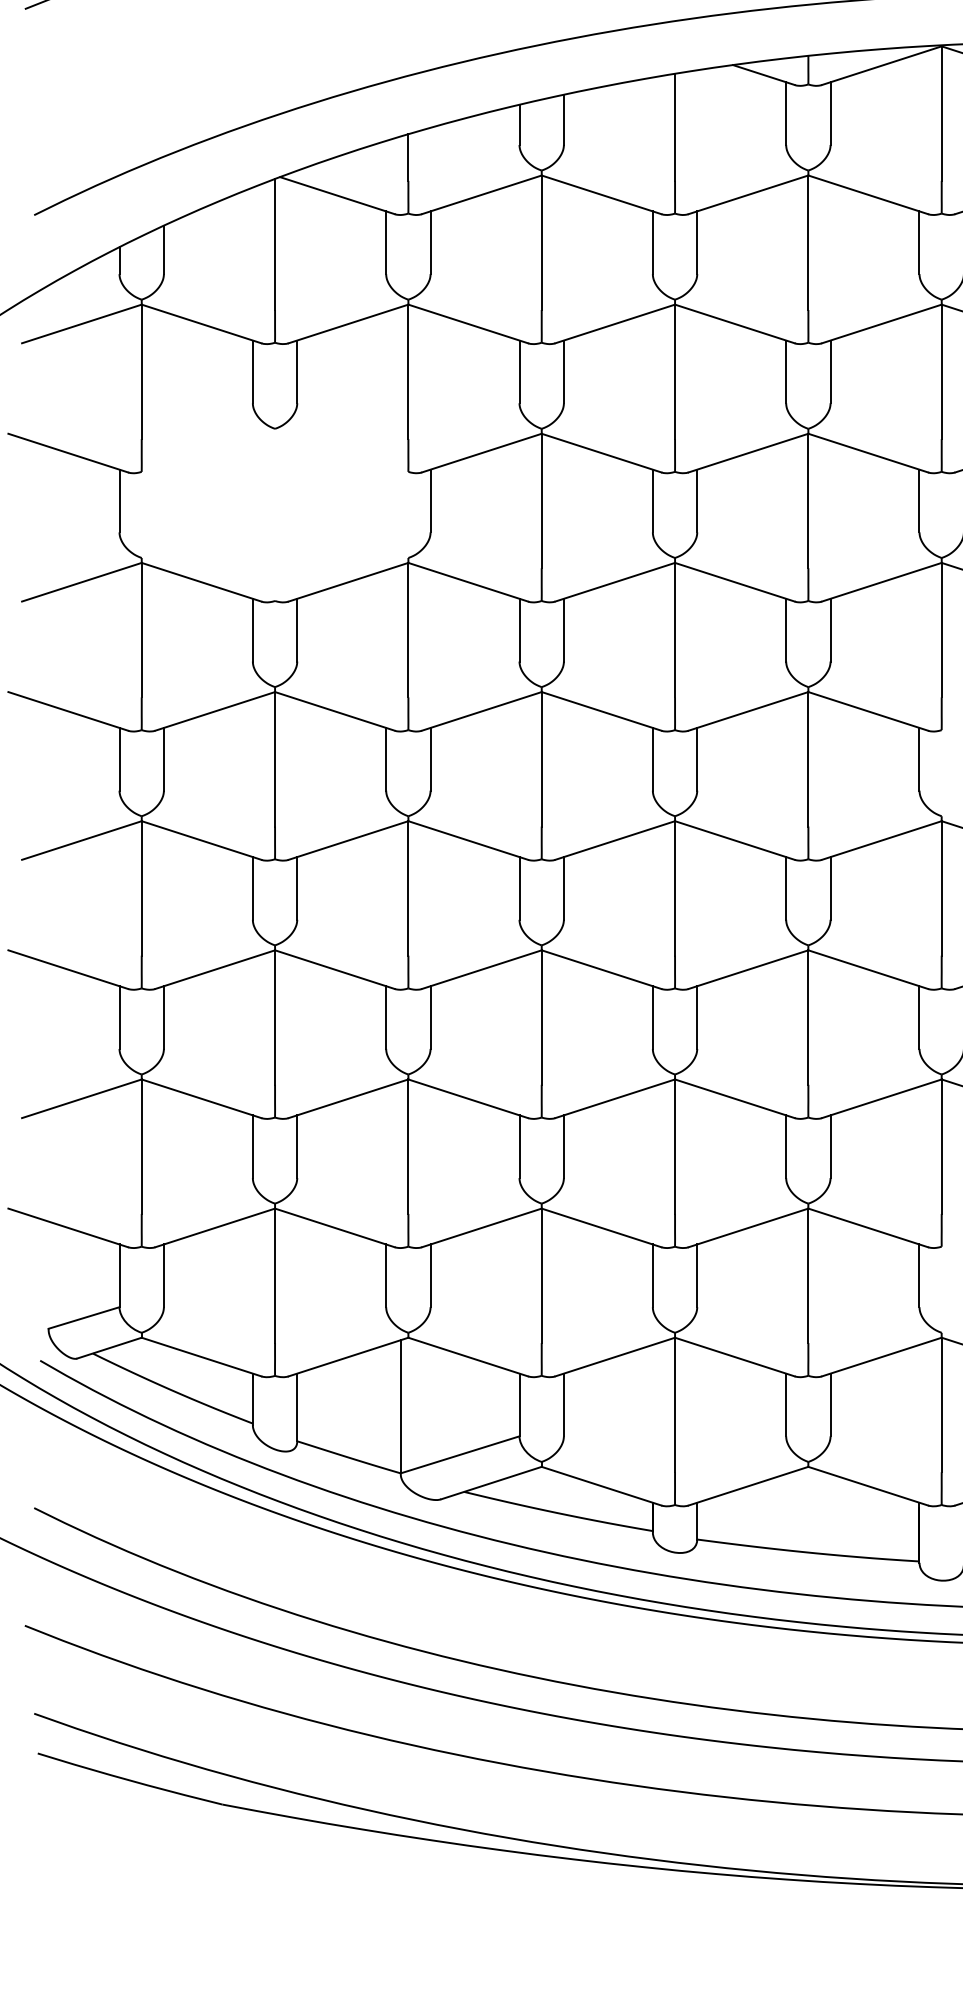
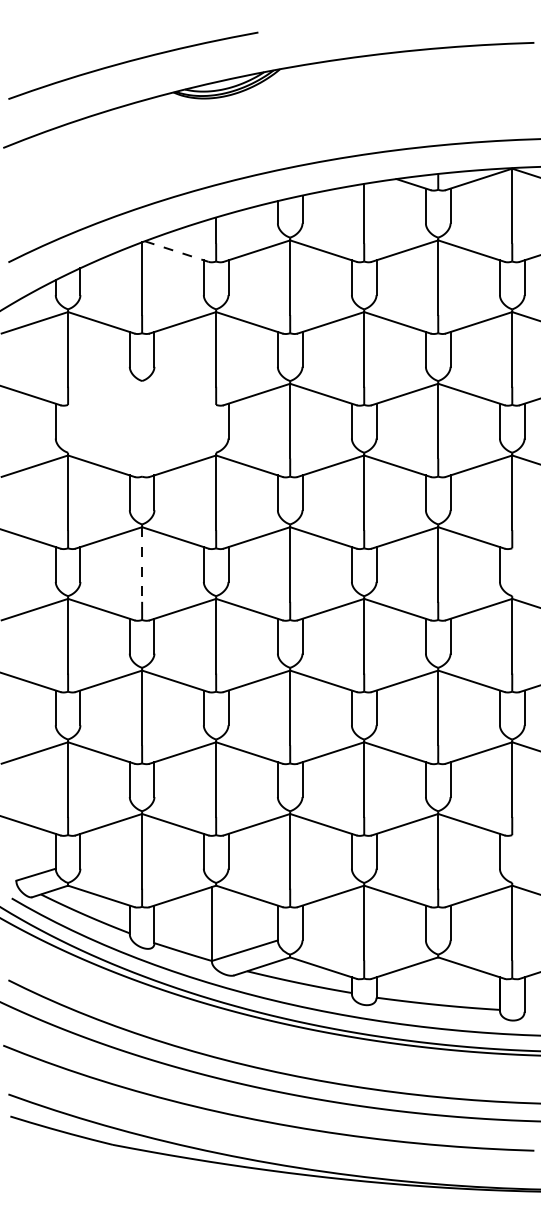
line: (338, 195) -> (177, 251), solid -> dashed
line: (275, 761) -> (142, 565), solid -> dashed

